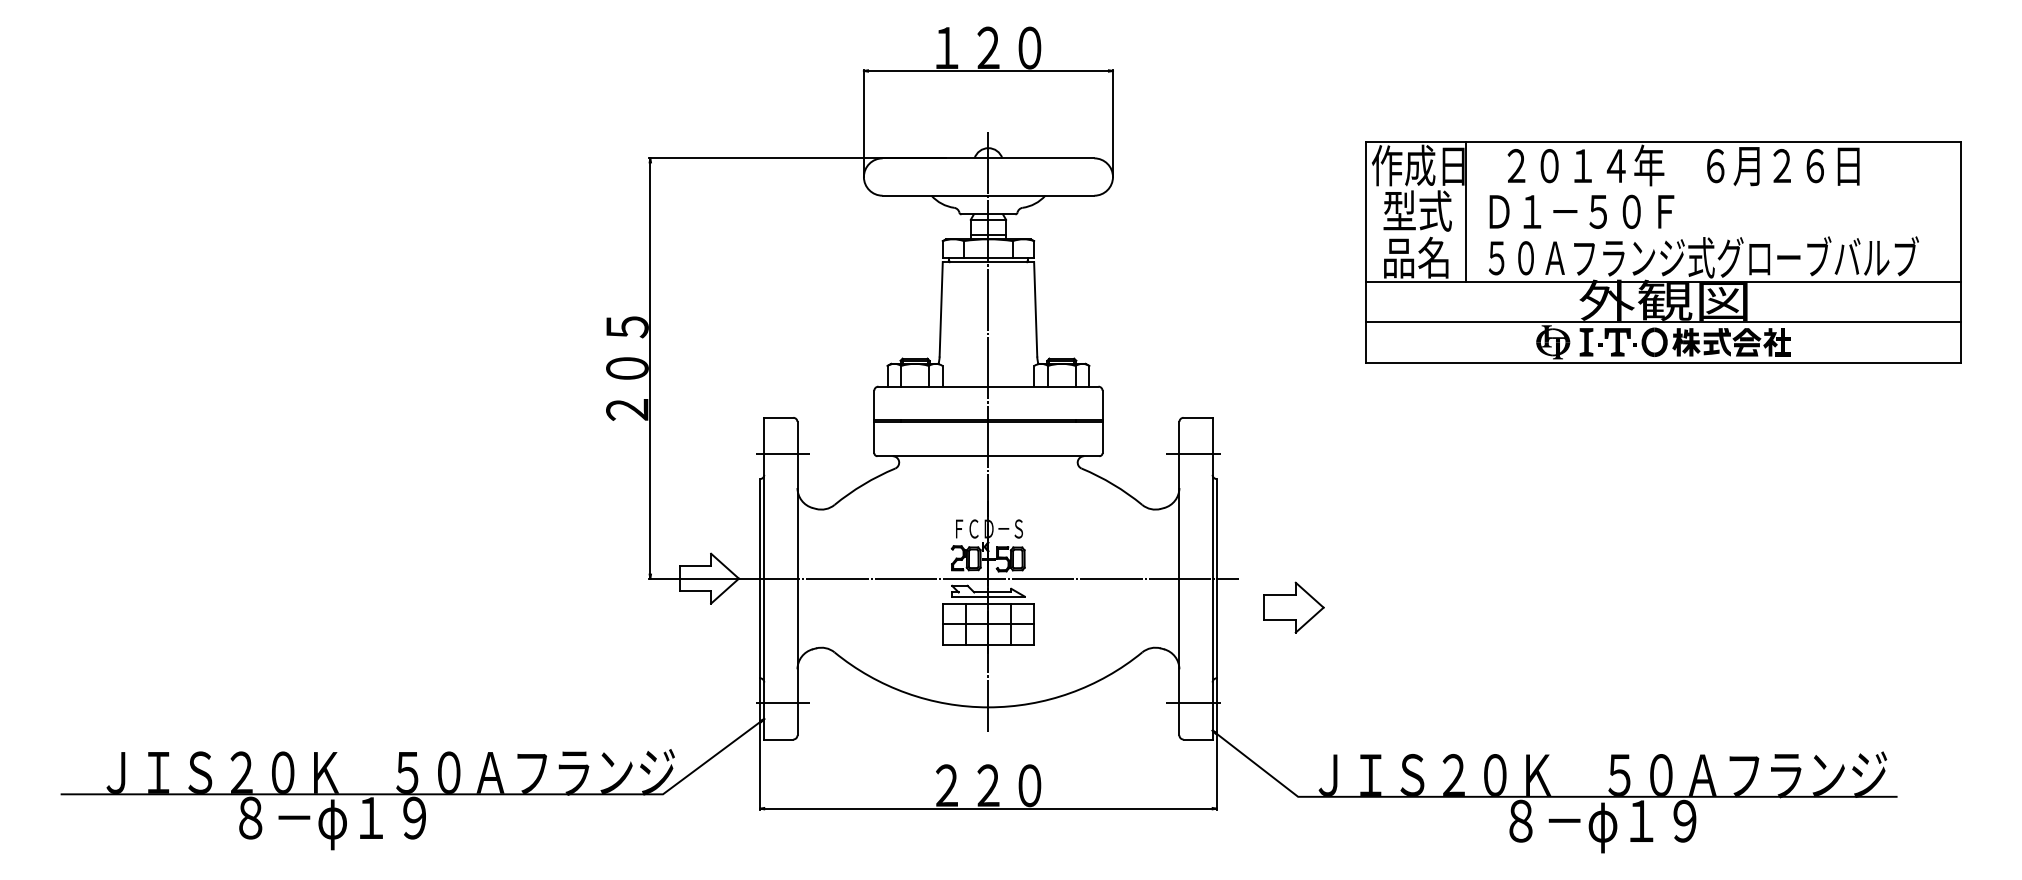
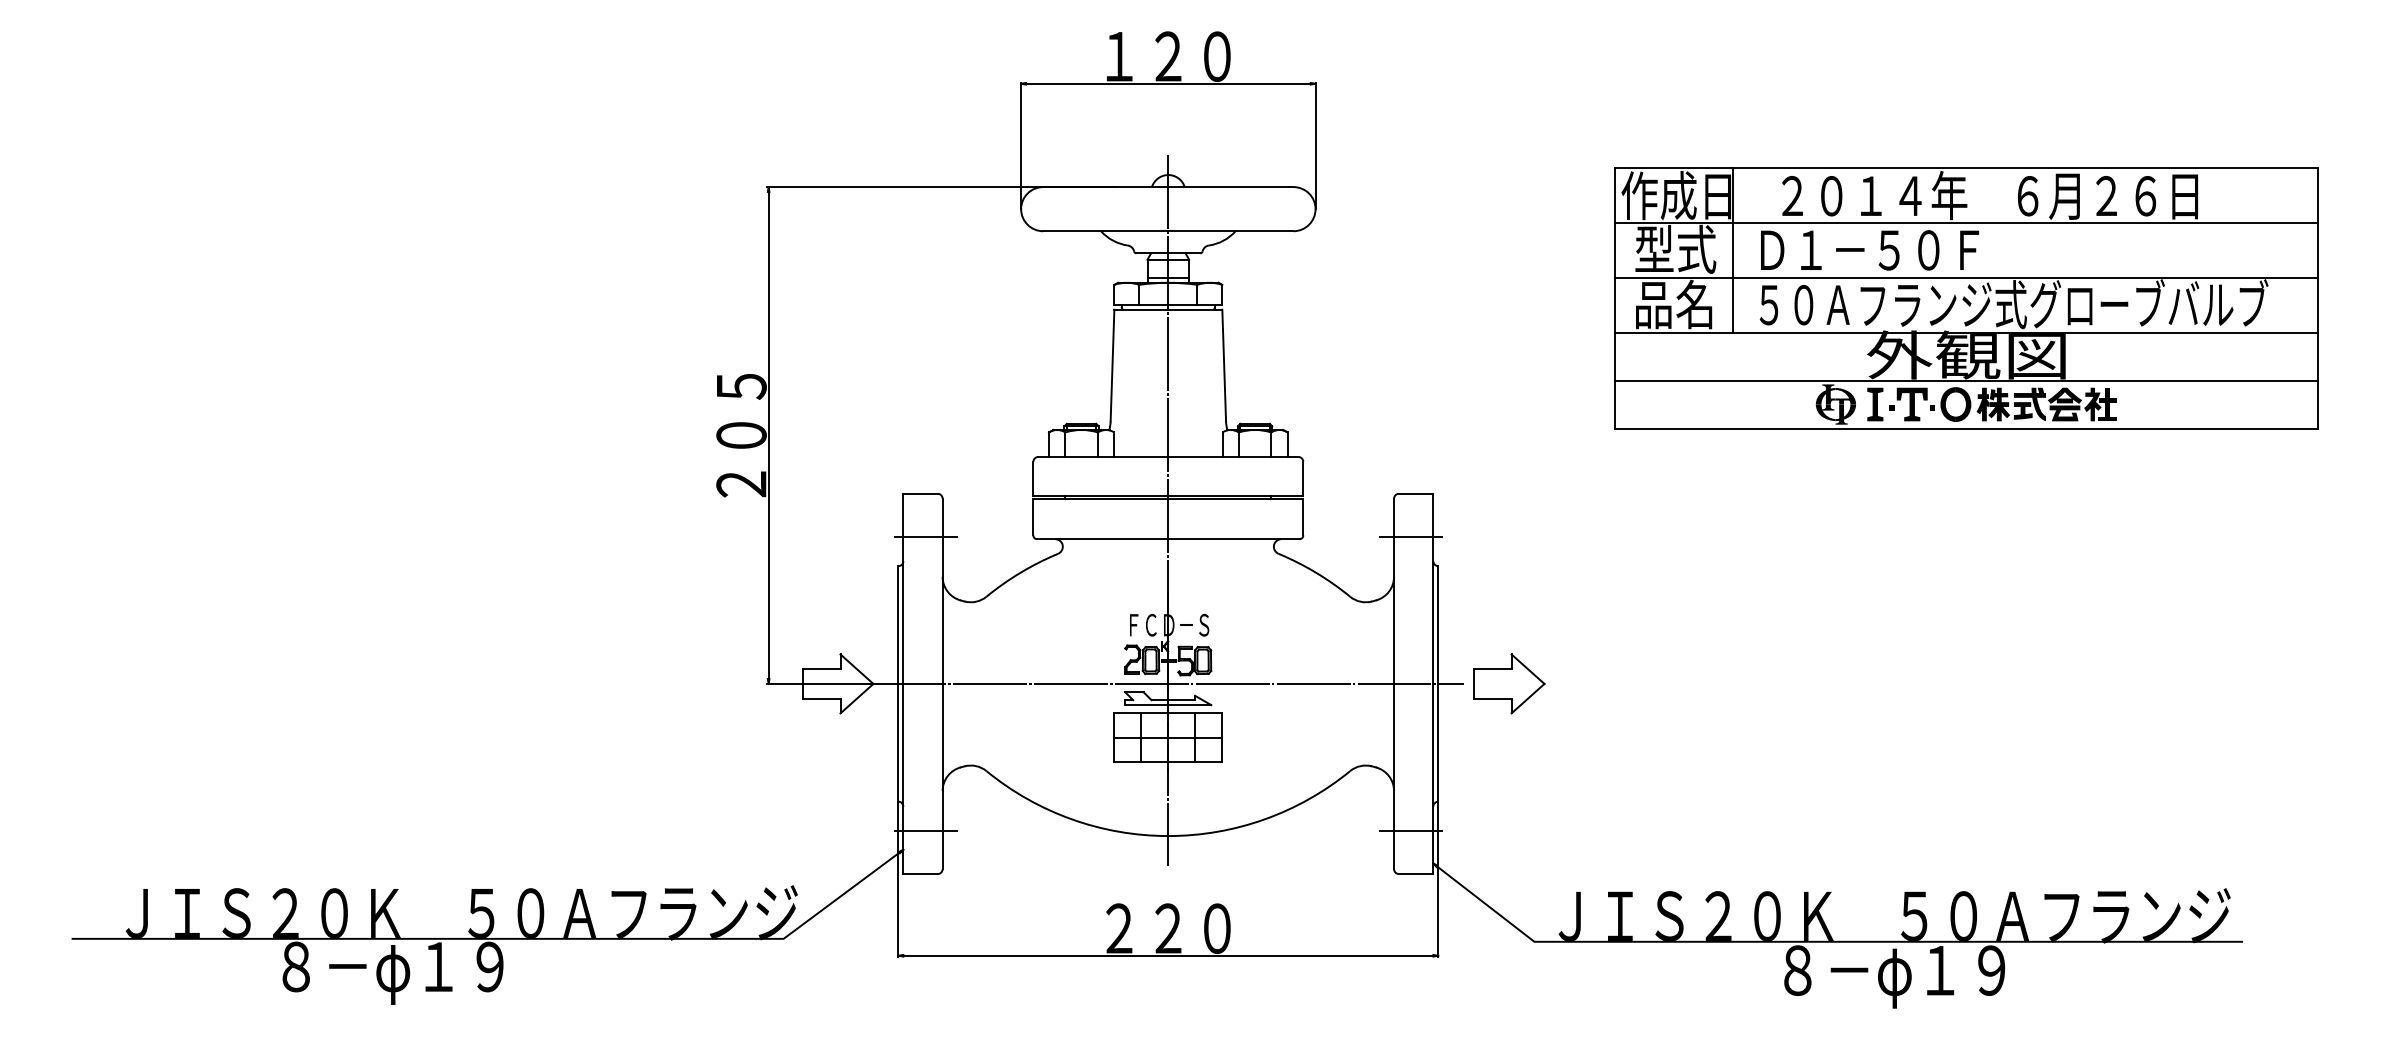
line: (1663, 188) -> (1966, 222), added
line: (1663, 235) -> (1966, 278), added
part: (1293, 607) -> (1508, 683), moved

